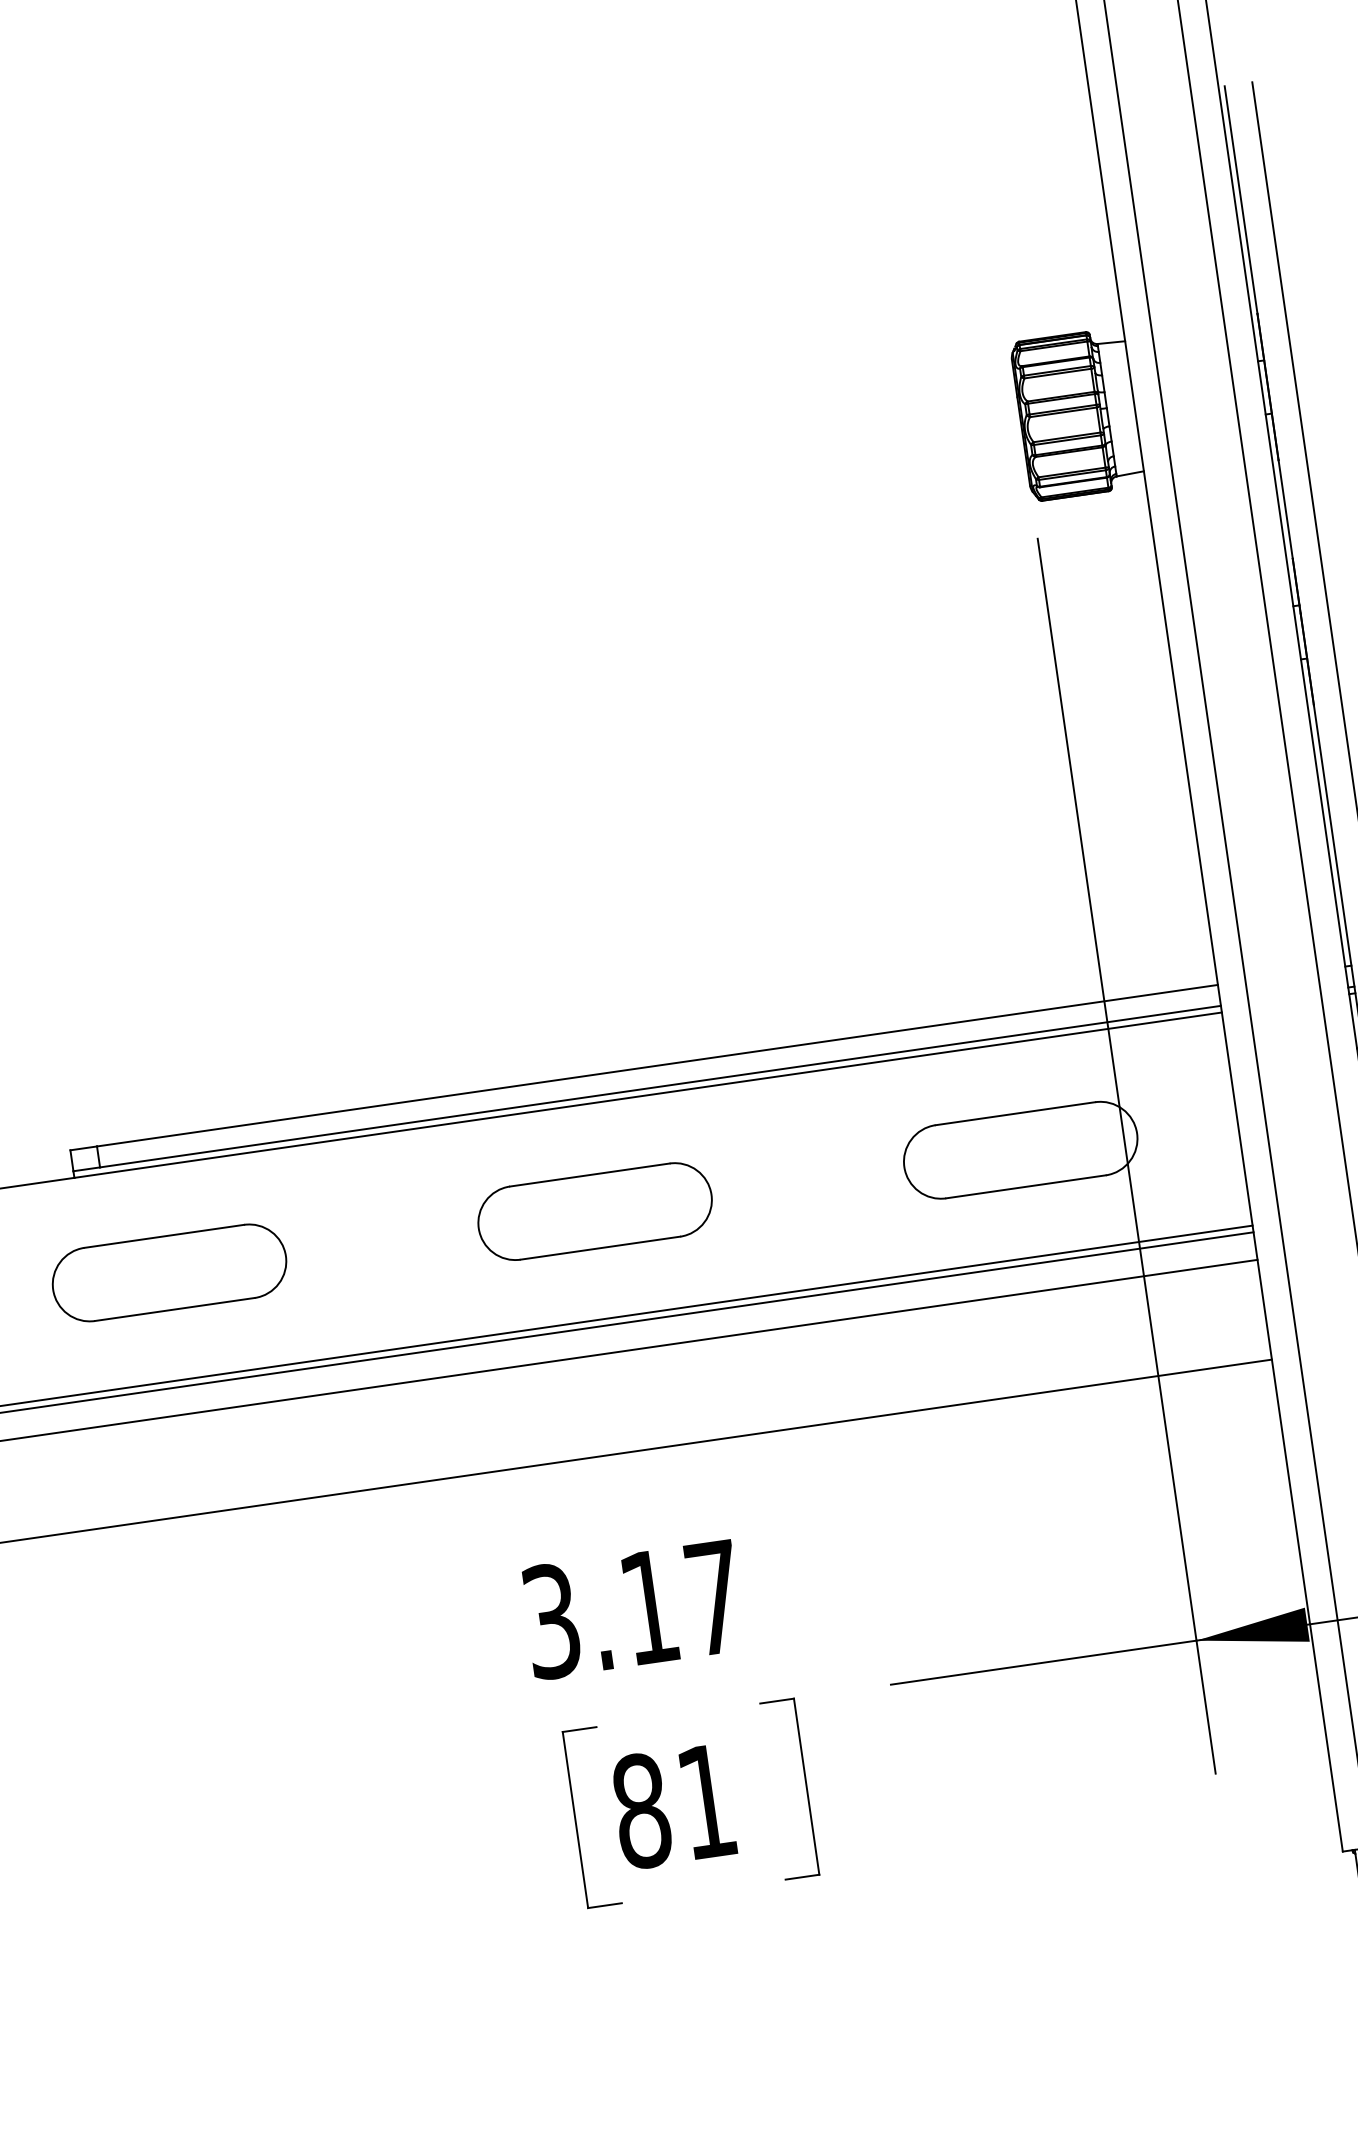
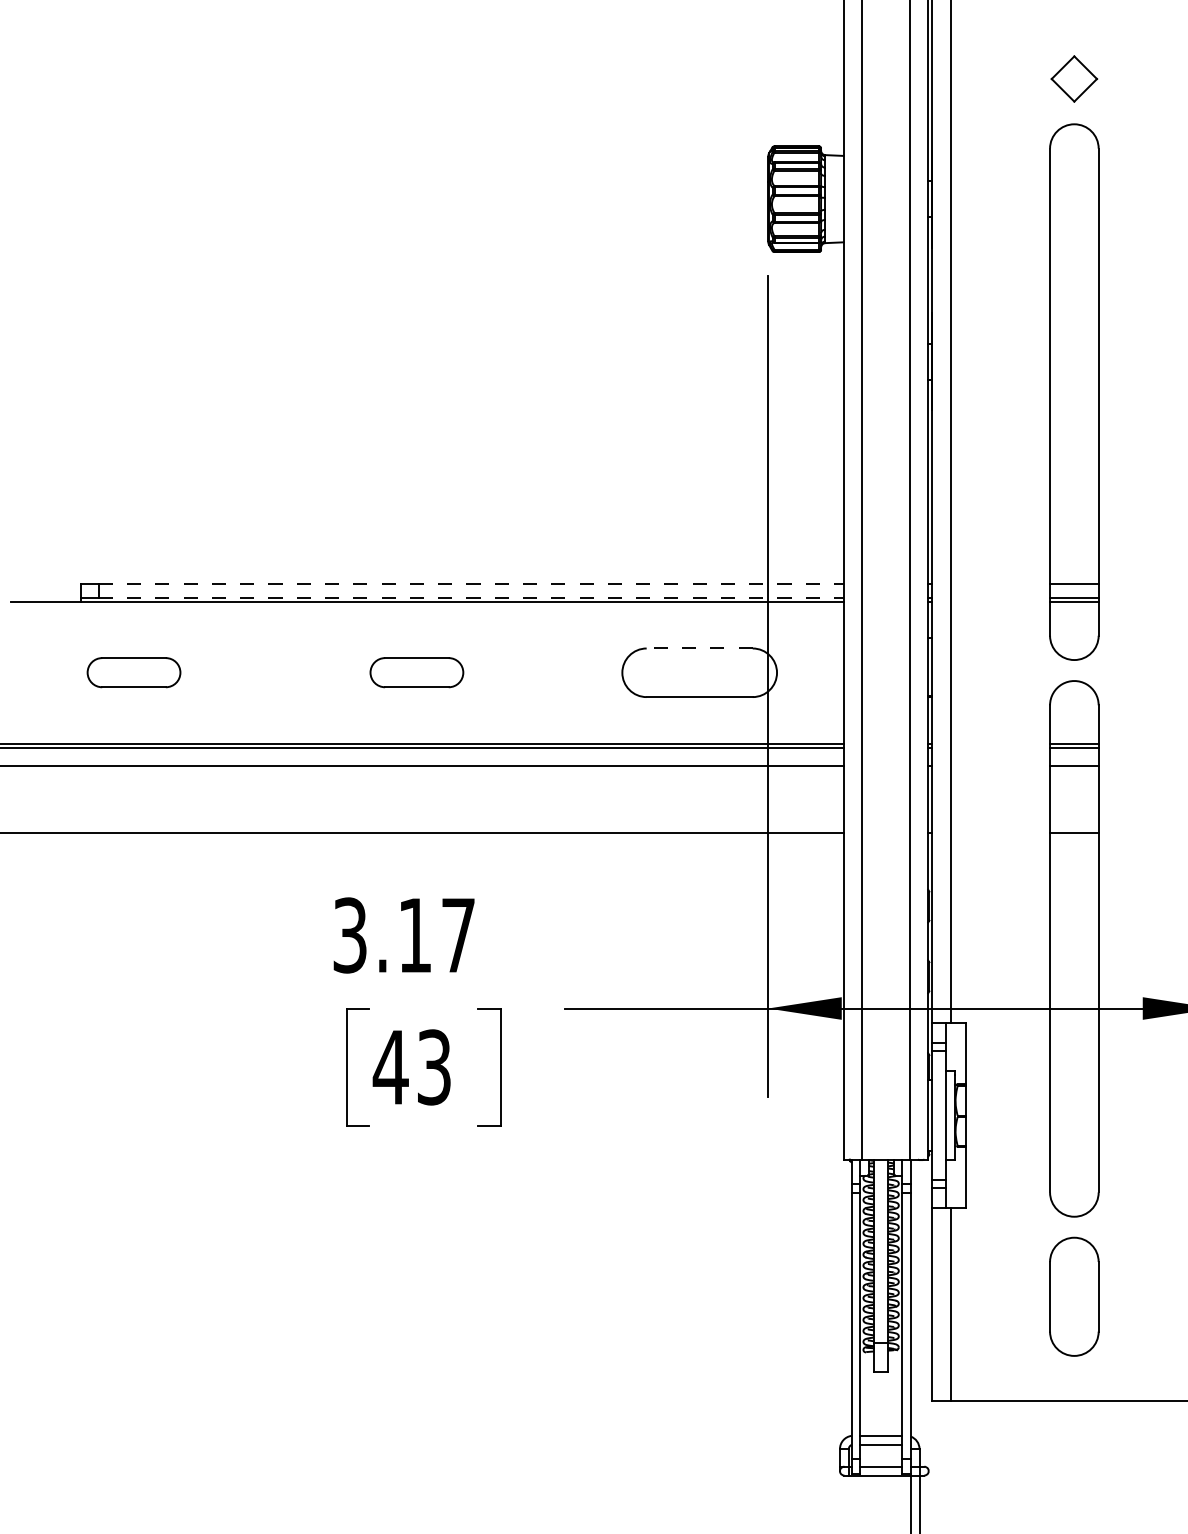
line: (657, 1065) -> (471, 583), solid -> dashed
line: (661, 1086) -> (471, 597), solid -> dashed
line: (1015, 1113) -> (699, 648), solid -> dashed
part: (594, 1211) -> (416, 672), size x0.6
part: (168, 1272) -> (133, 672), size x0.6
text: (672, 1806) -> (411, 1067), 81 -> 43

